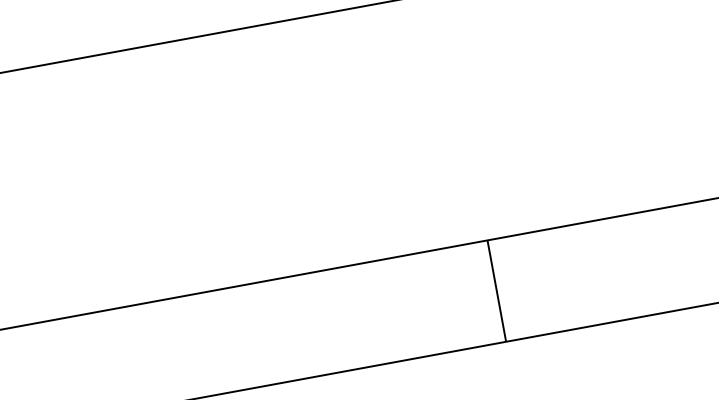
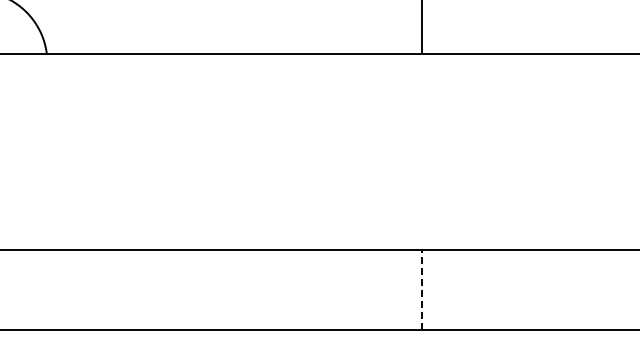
line: (496, 289) -> (422, 289), solid -> dashed

